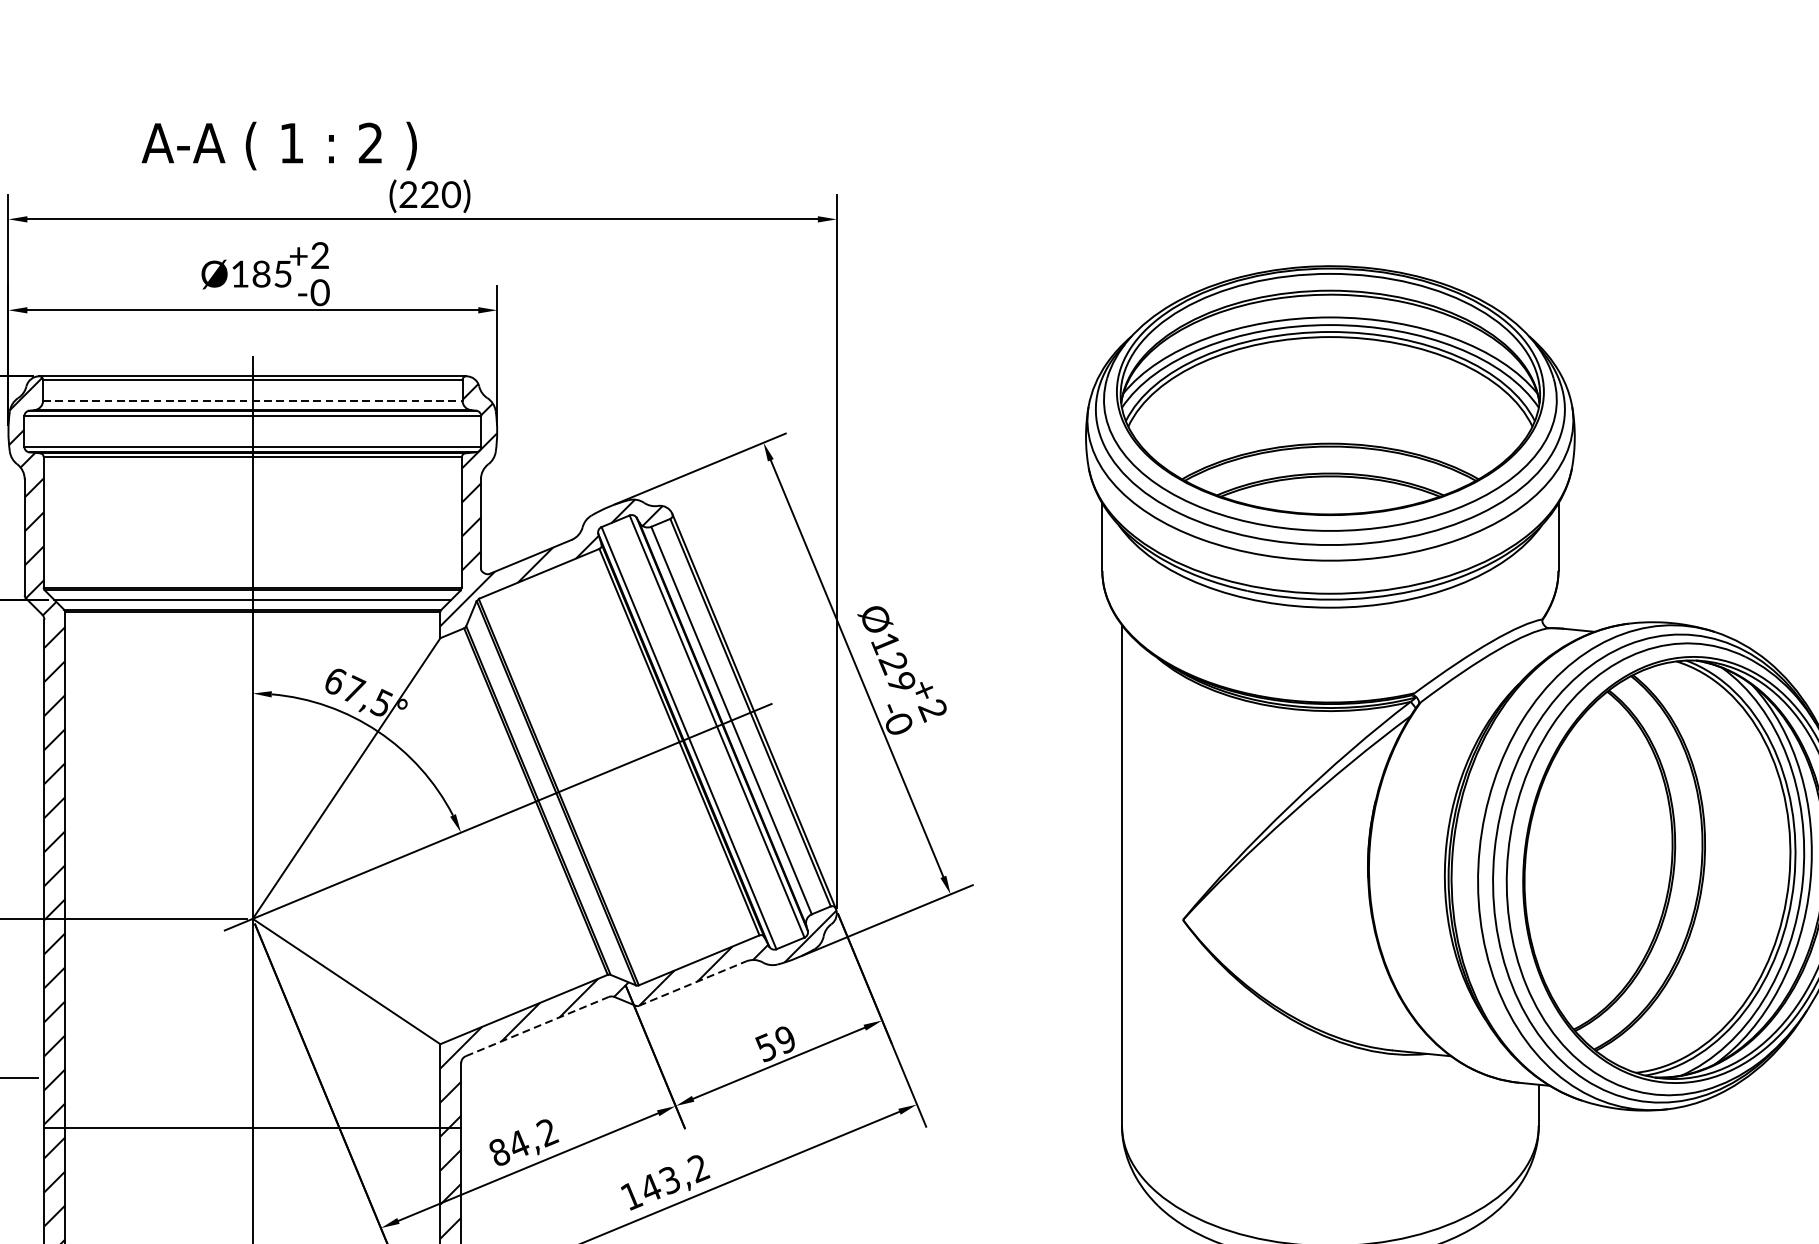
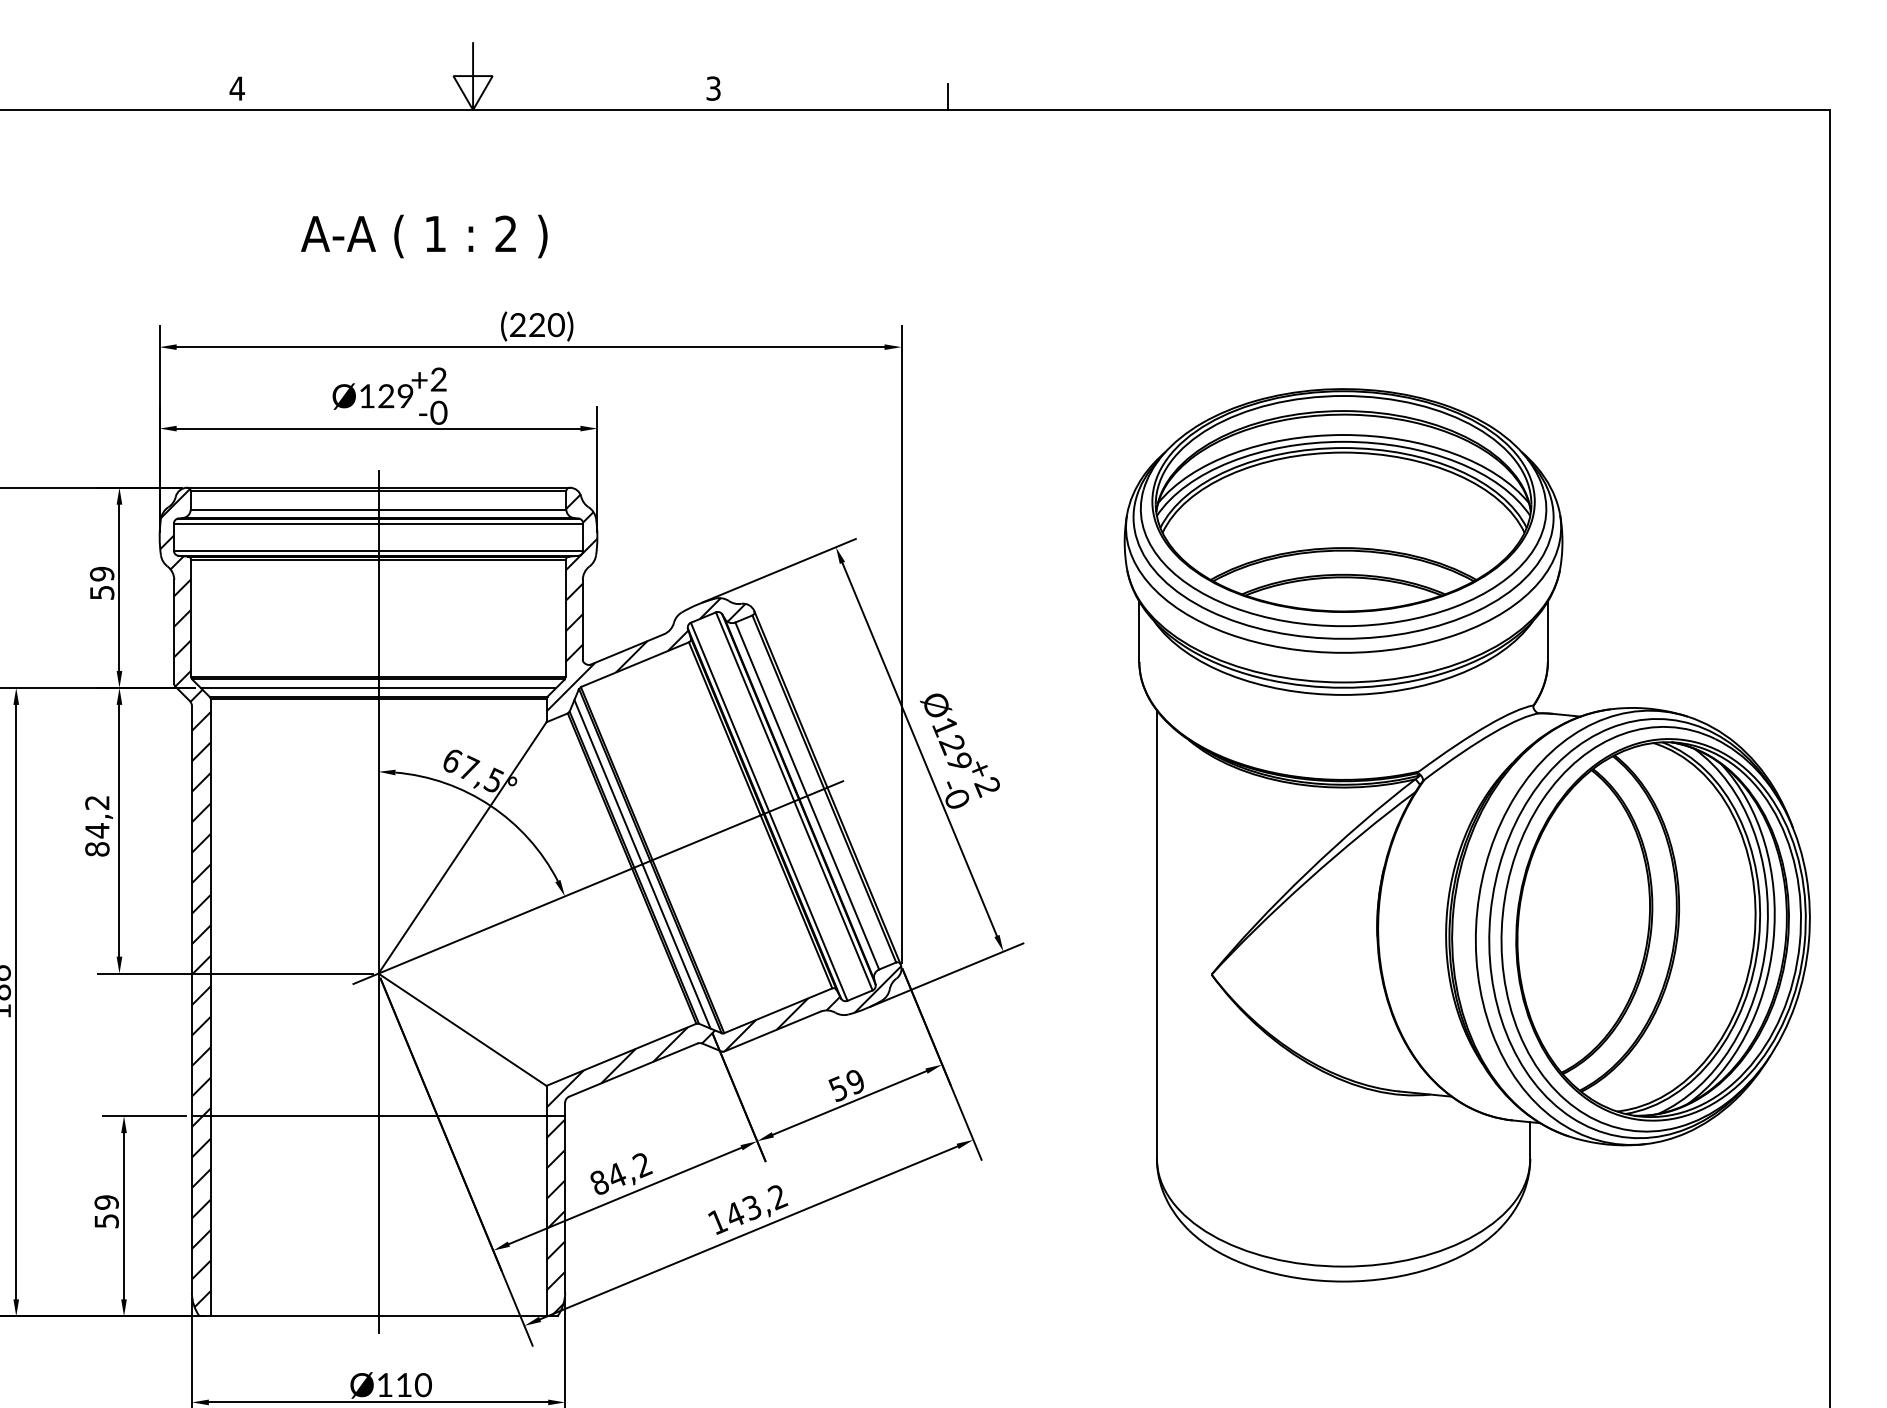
text: (279, 146) -> (424, 236), moved
text: (271, 274) -> (395, 396), Ø185 -> Ø129
line: (252, 400) -> (378, 509), dashed -> solid
line: (547, 797) -> (642, 864), added
line: (692, 983) -> (772, 1031), dashed -> solid
line: (537, 1025) -> (633, 1069), dashed -> solid
line: (252, 1128) -> (378, 1116), moved

